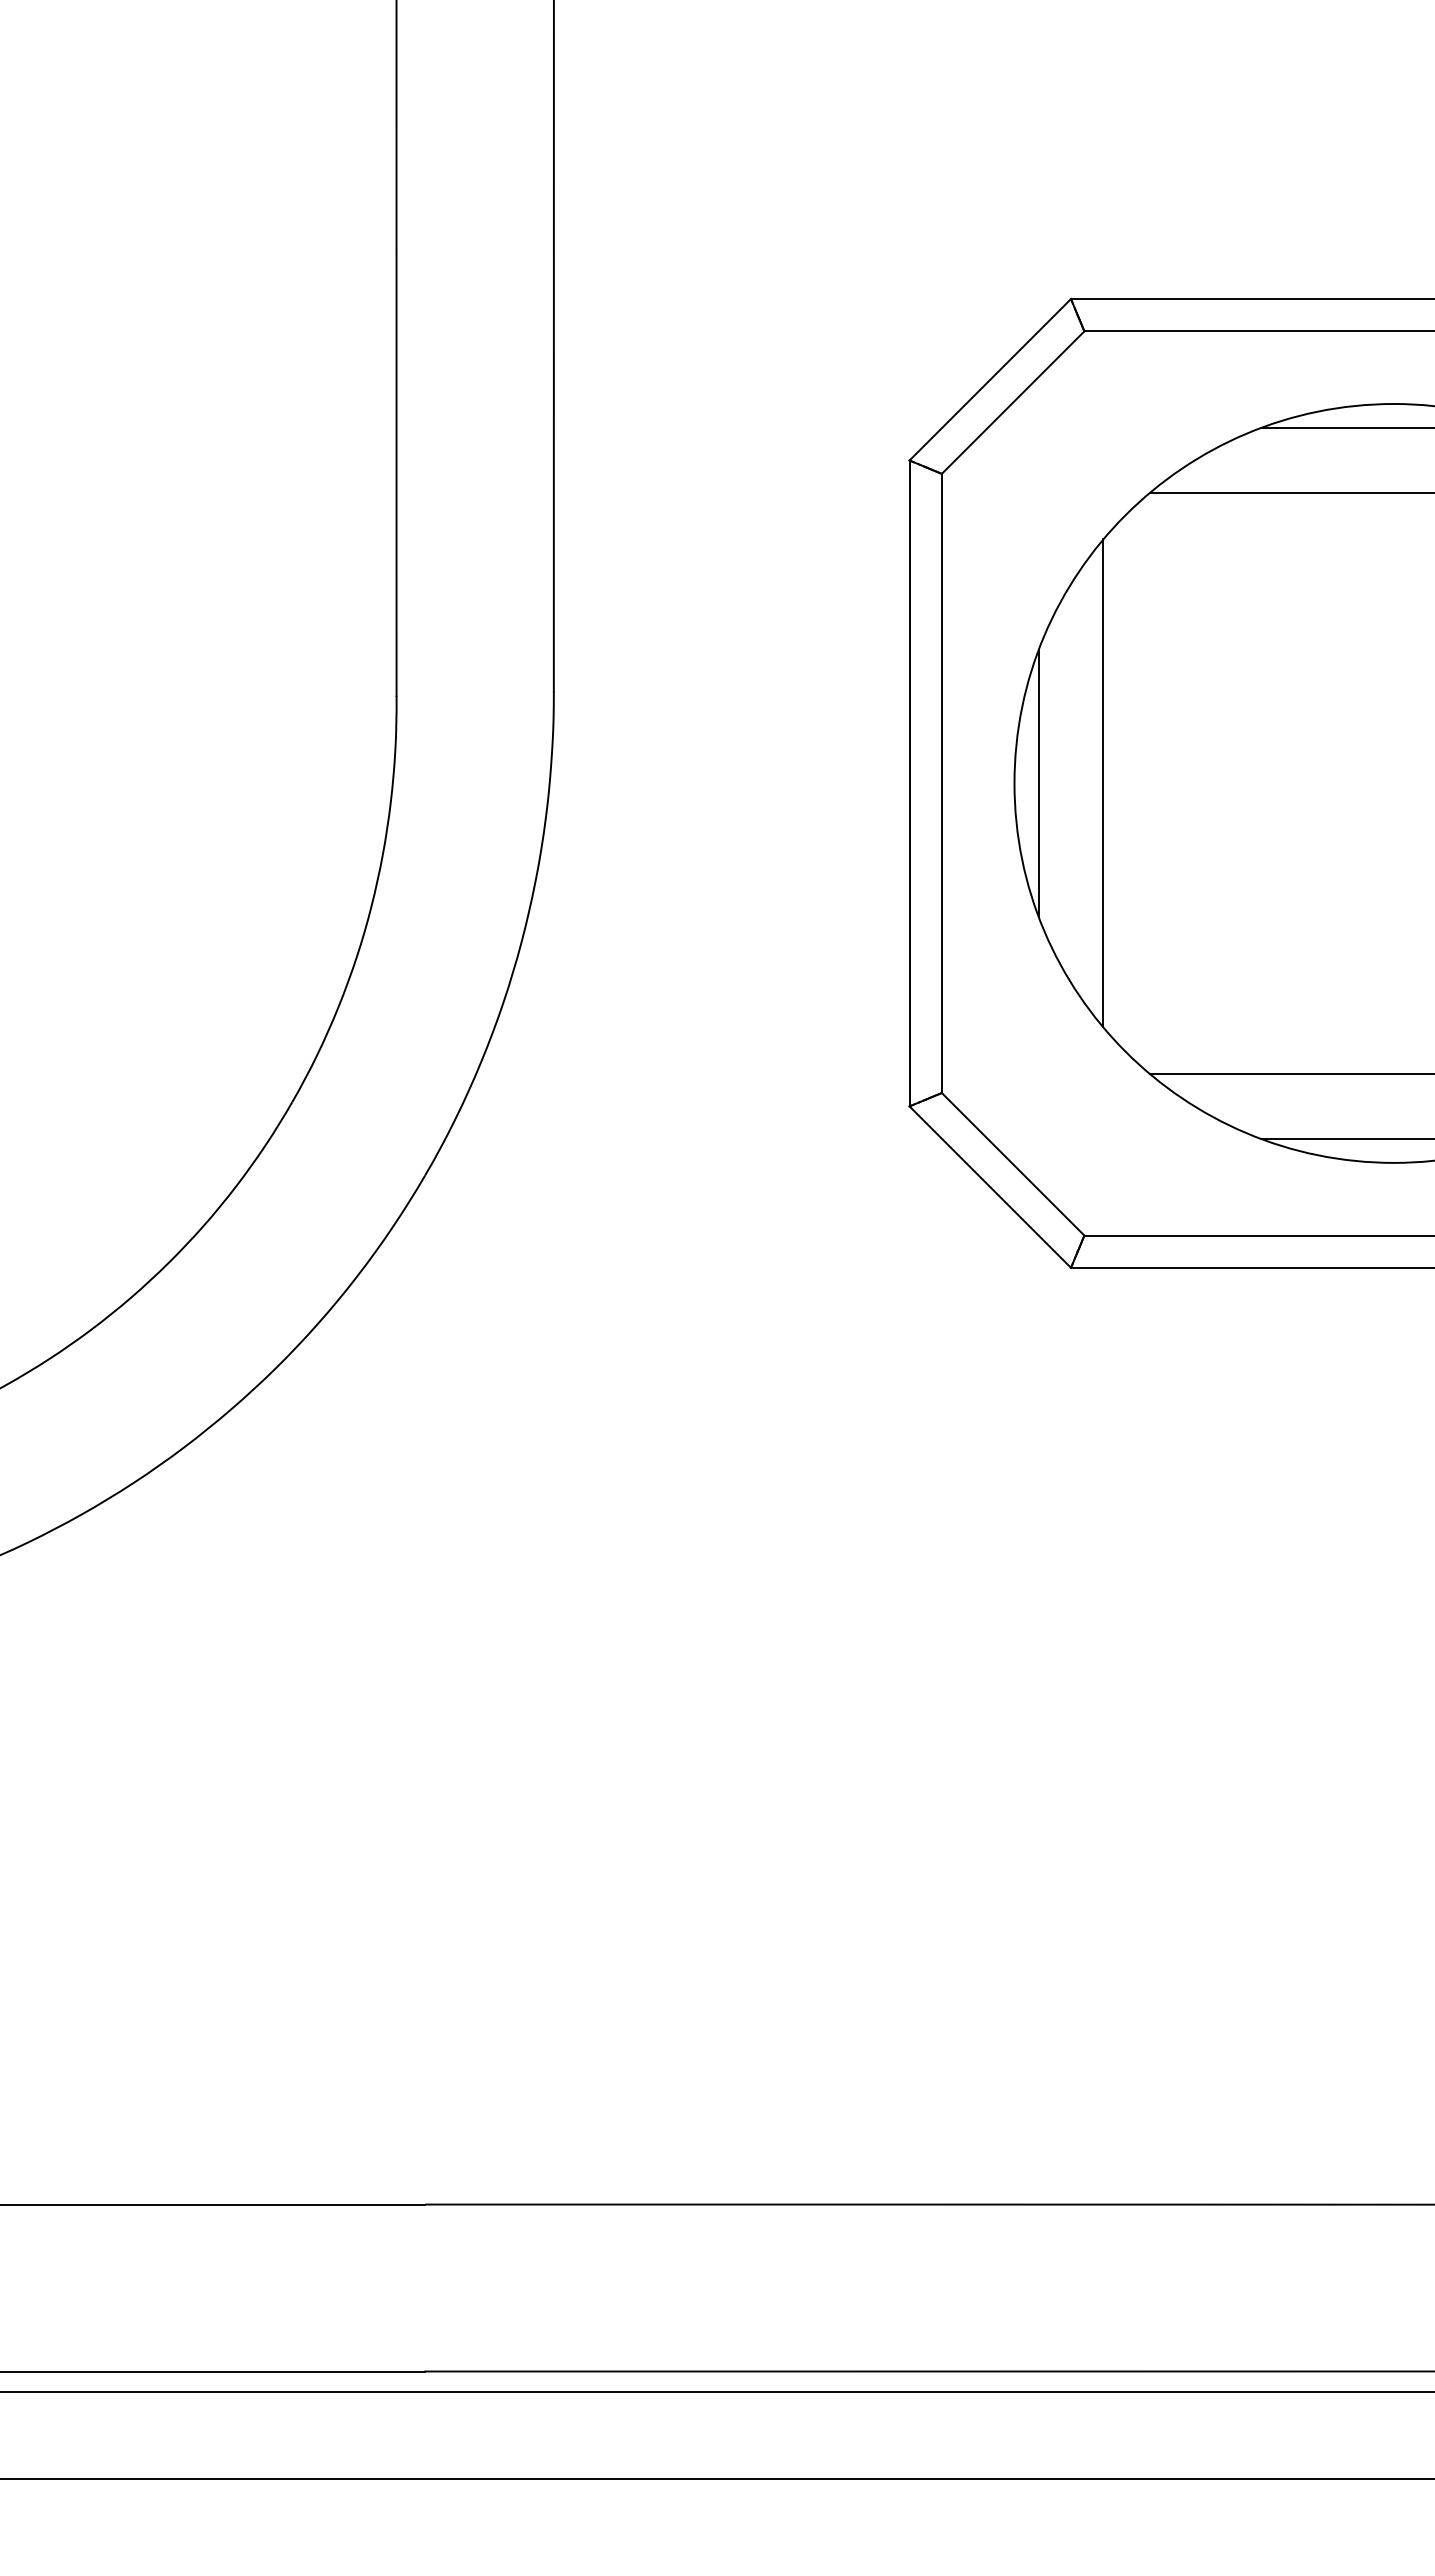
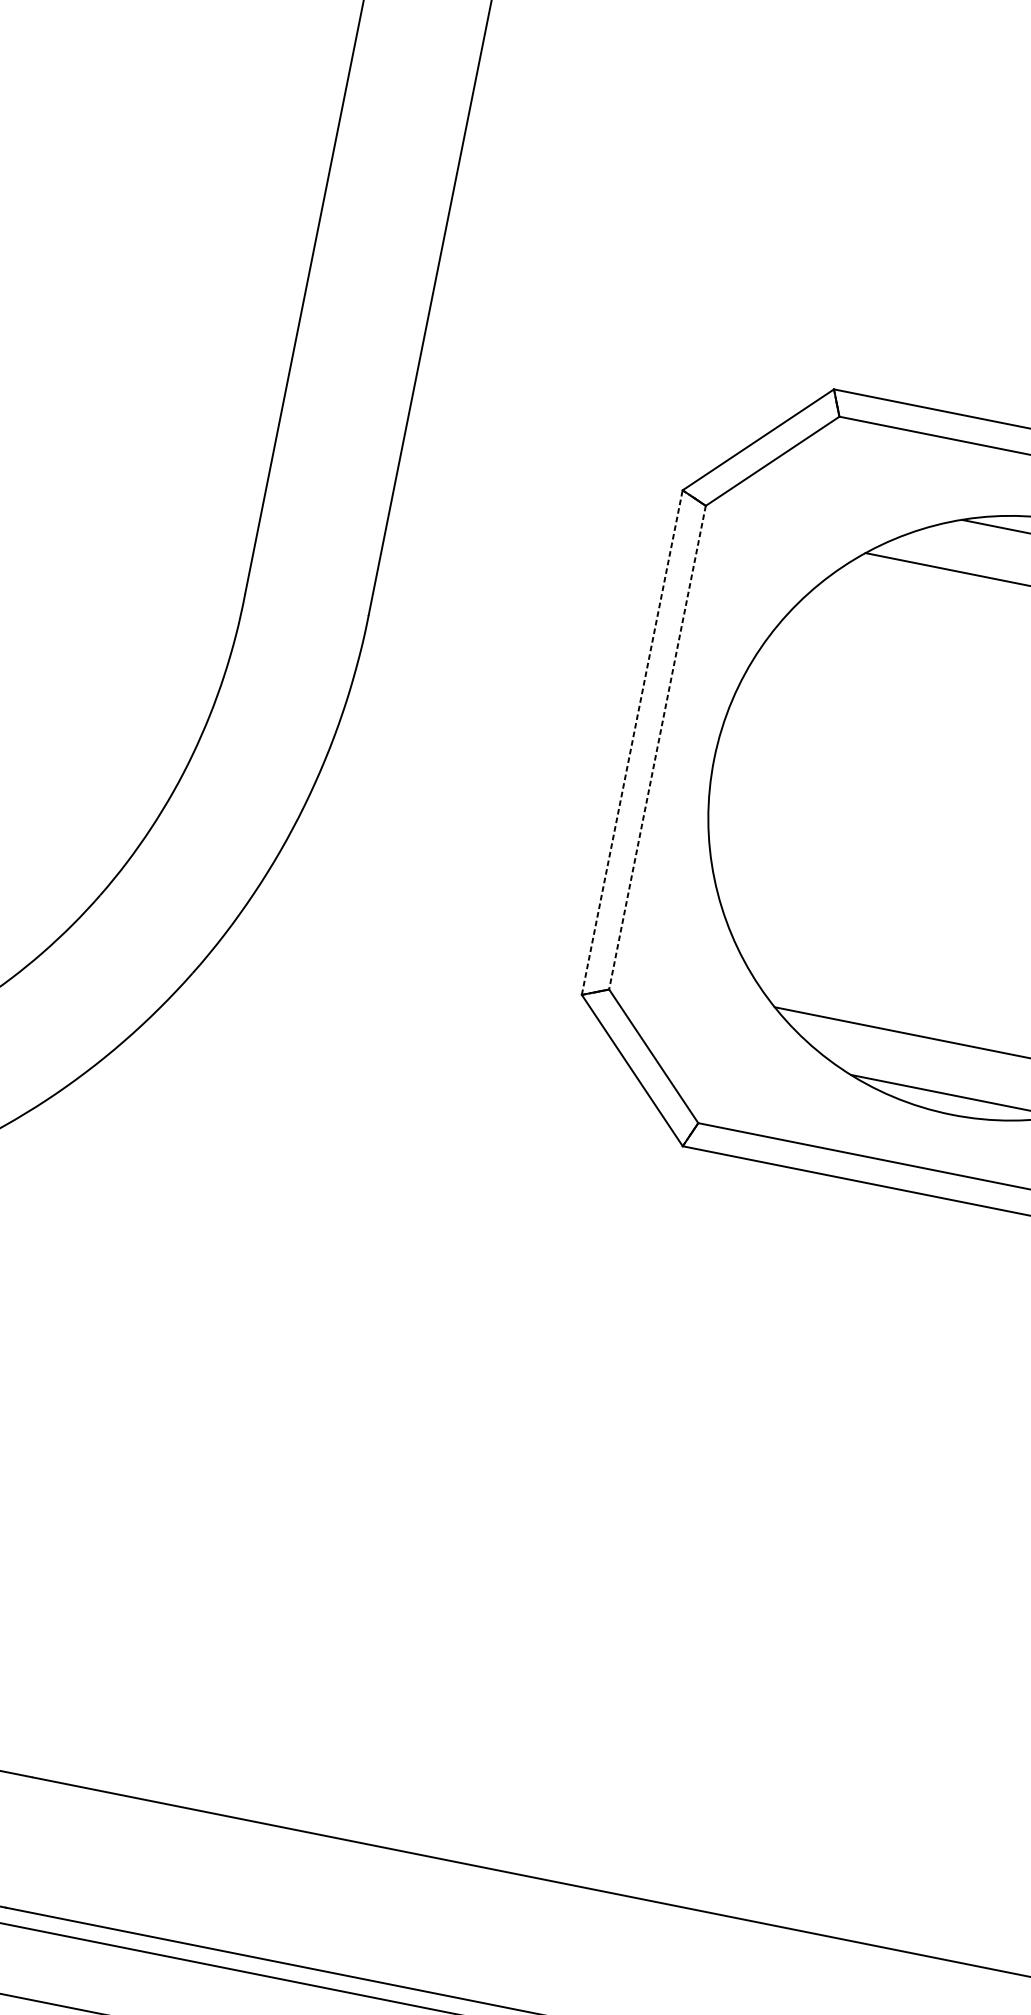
line: (909, 783) -> (632, 742), solid -> dashed
line: (941, 783) -> (657, 747), solid -> dashed
line: (1038, 783) -> (732, 762), removed
line: (1103, 783) -> (783, 772), removed

